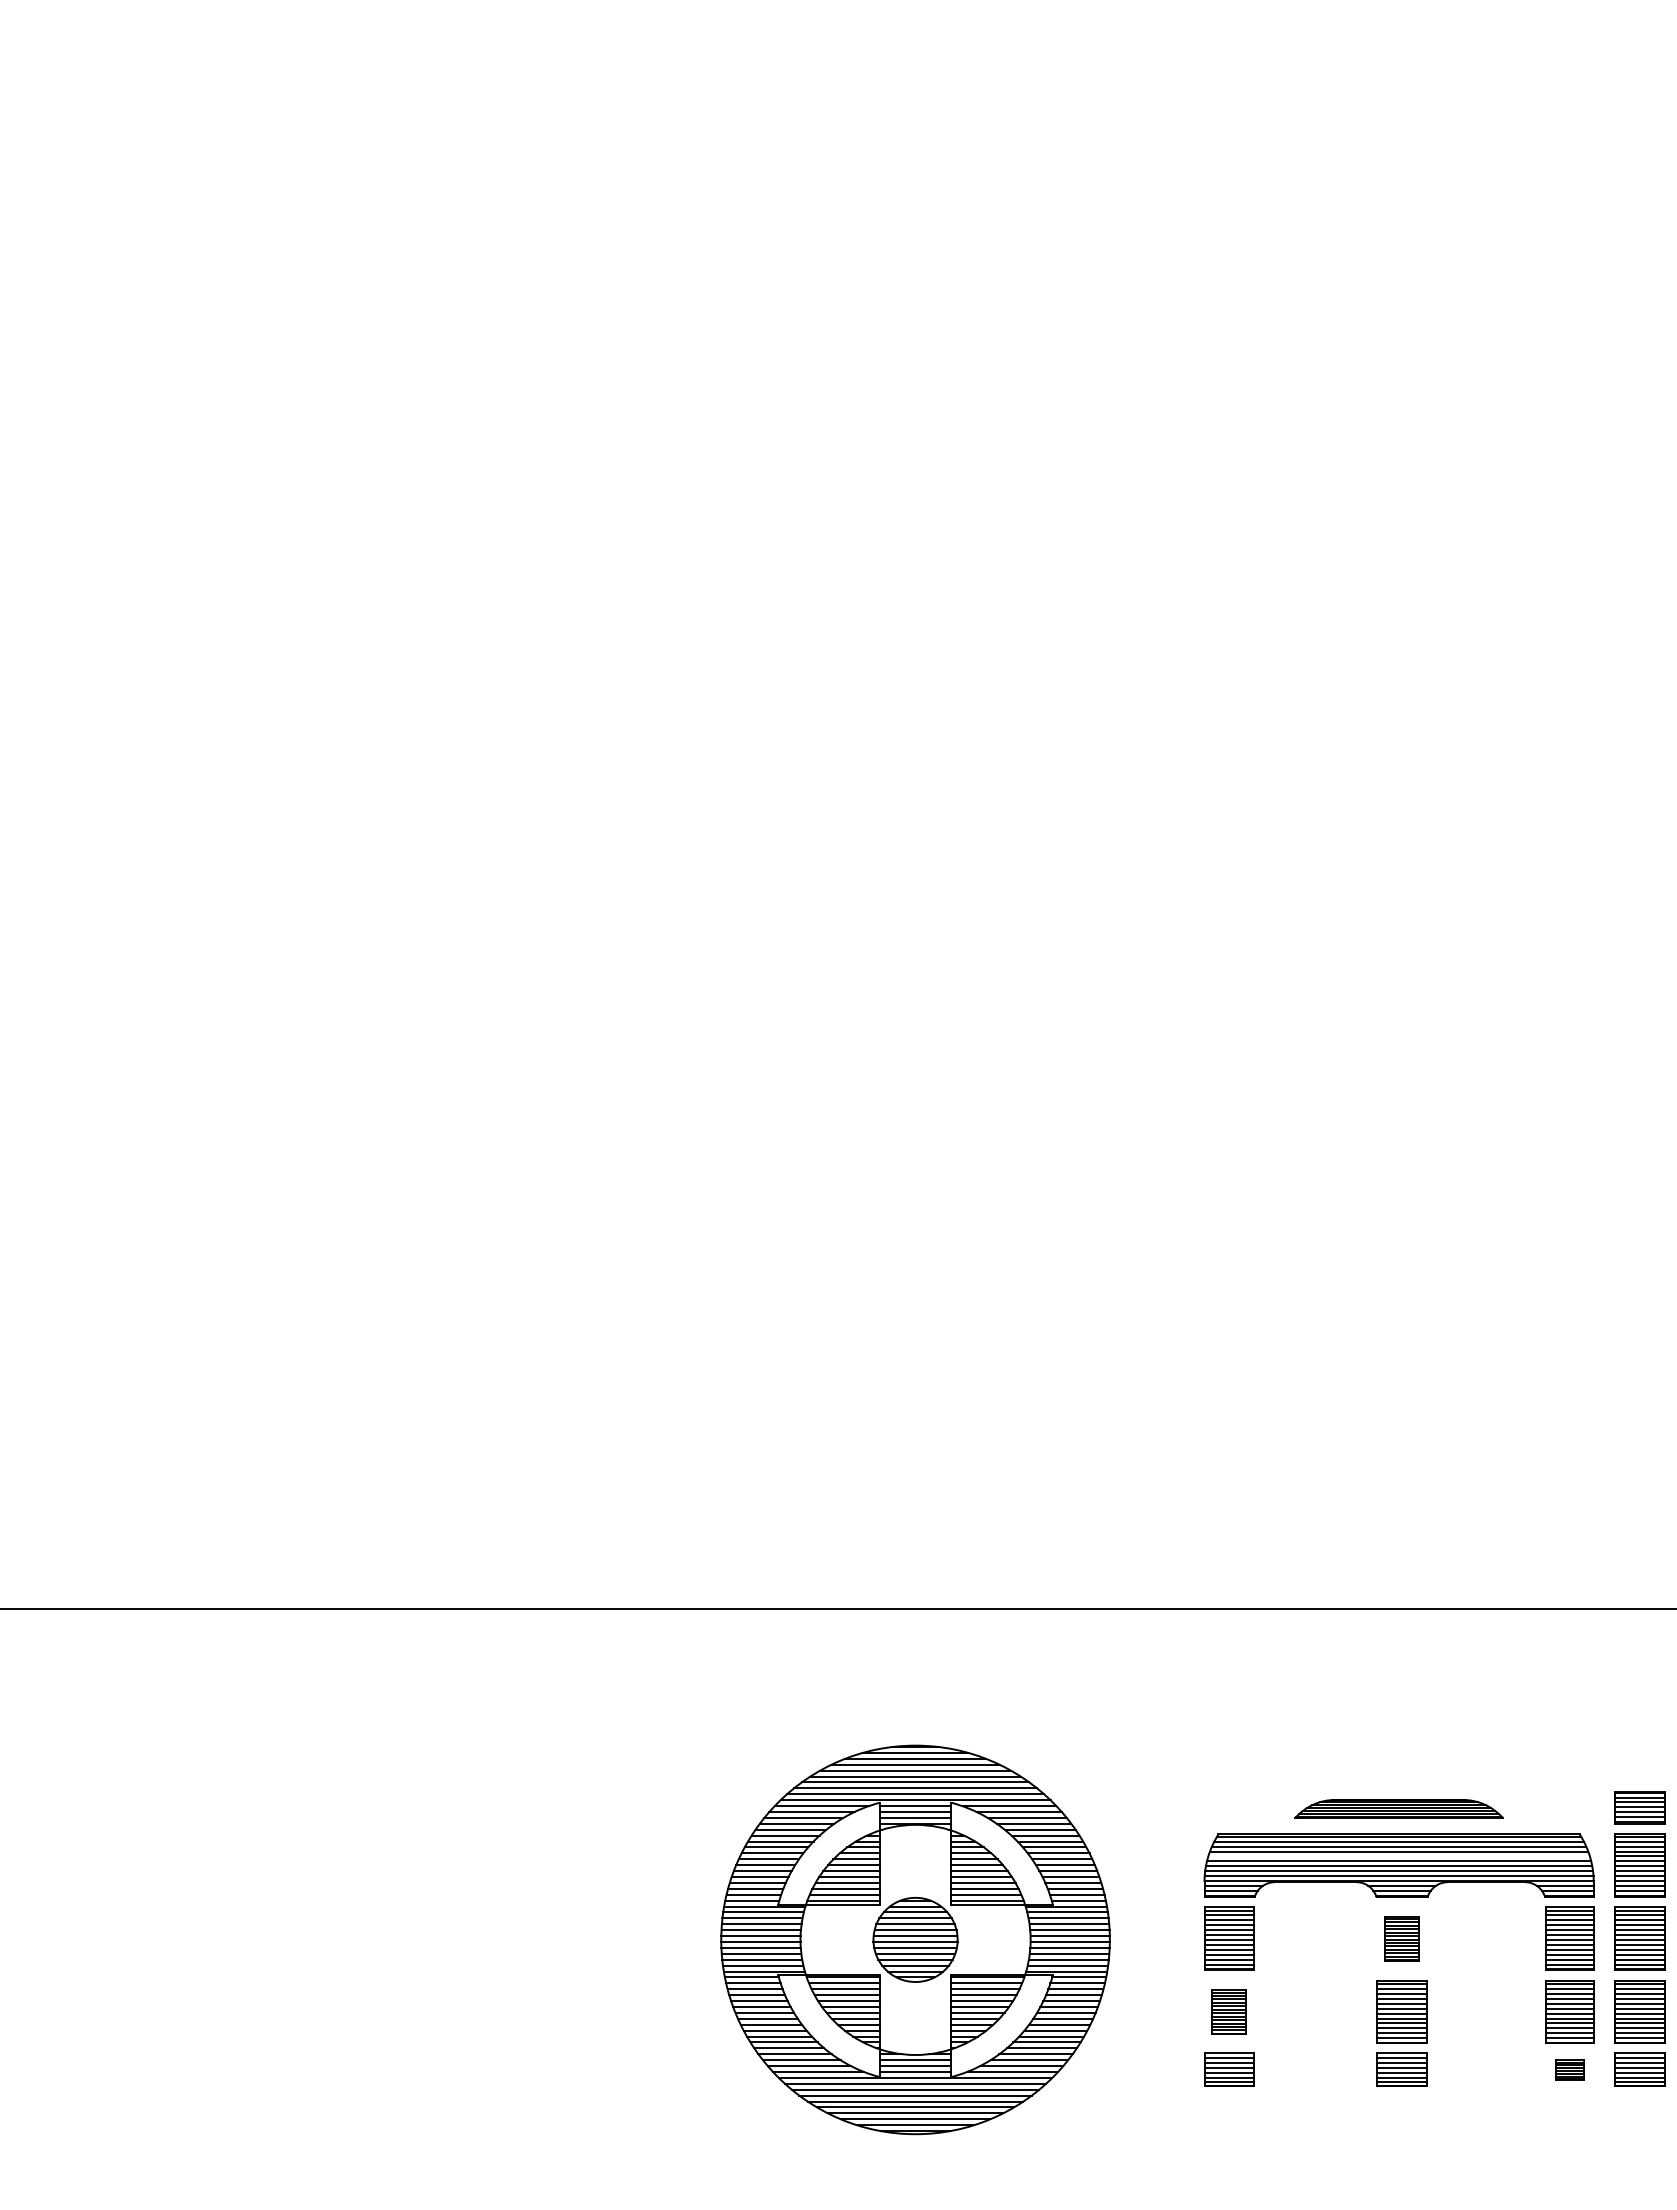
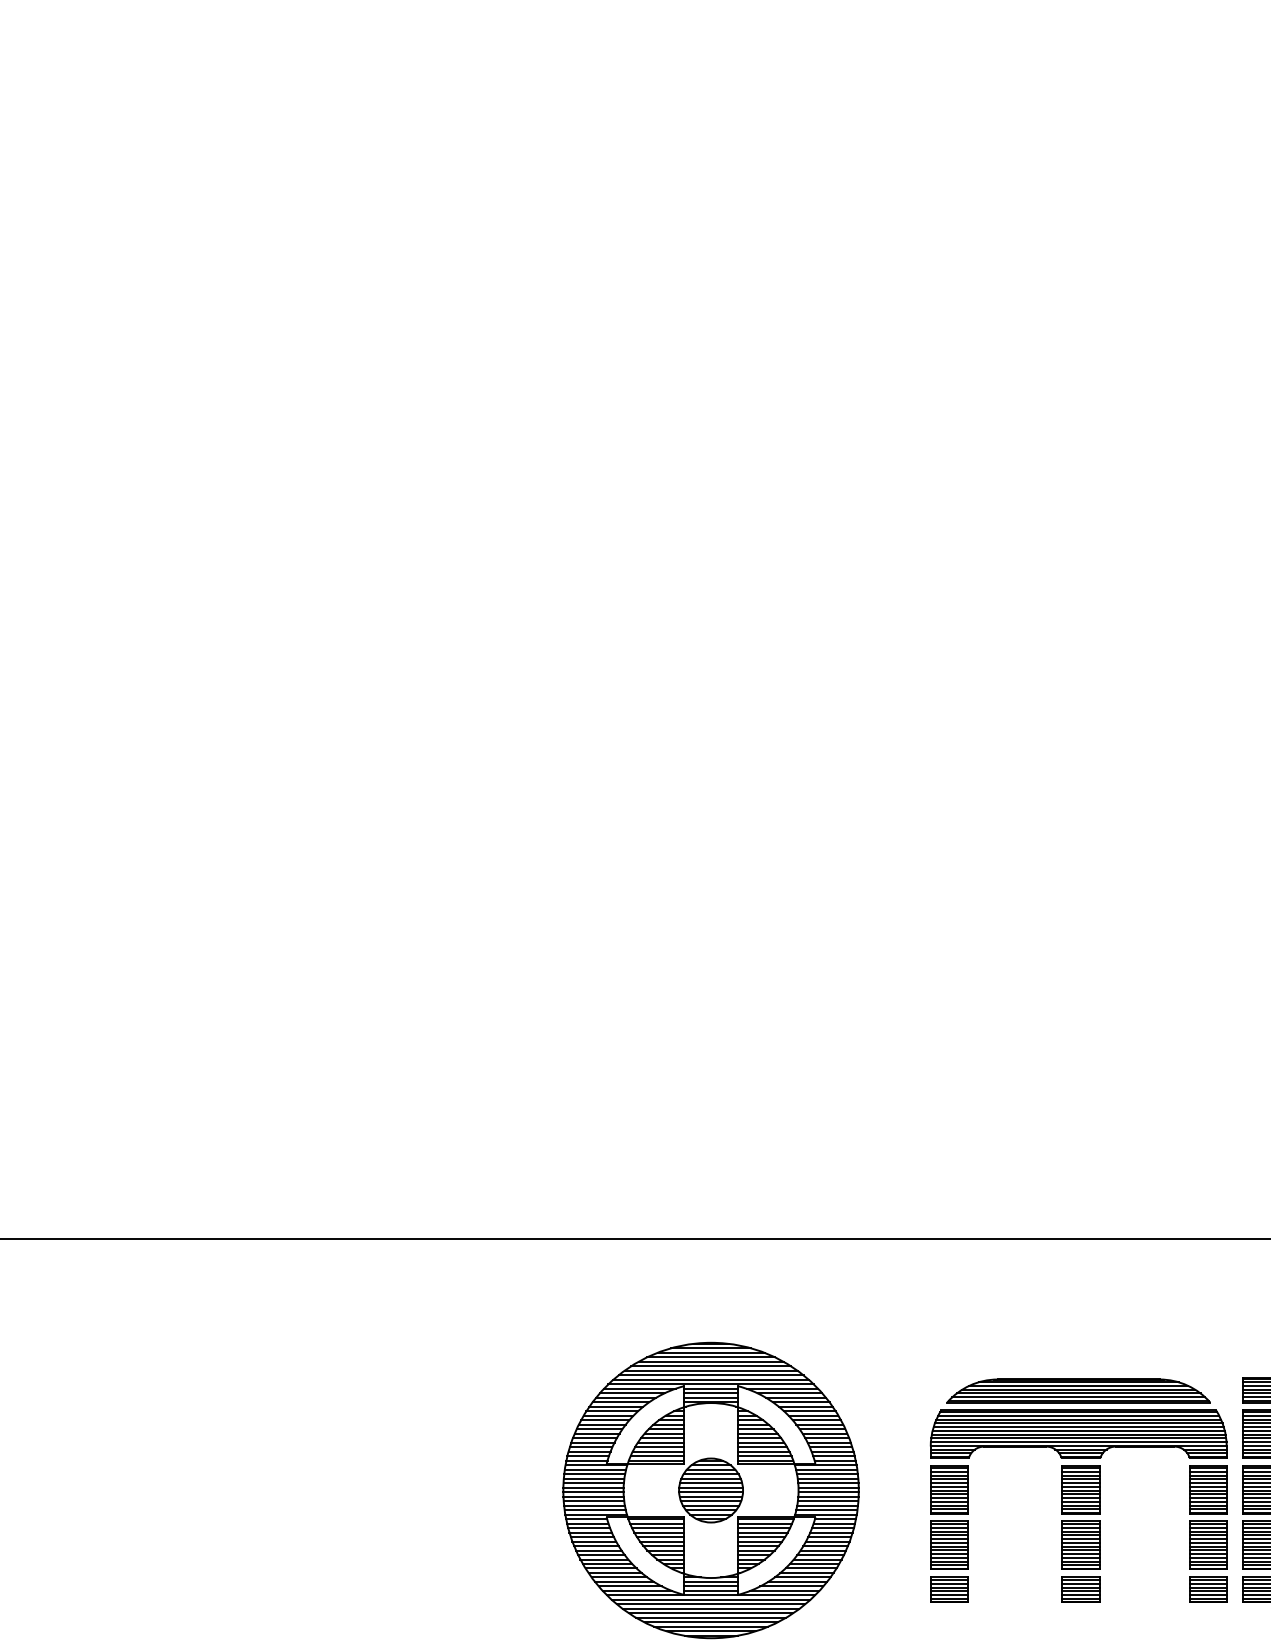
part: (1398, 1808) -> (1078, 1390), size x1.67
line: (1398, 1856) -> (1078, 1427), added
part: (1401, 1938) -> (1080, 1489), size x1.43
part: (1229, 2011) -> (949, 1544), size x1.43
part: (1569, 2069) -> (1208, 1589), size x1.67

